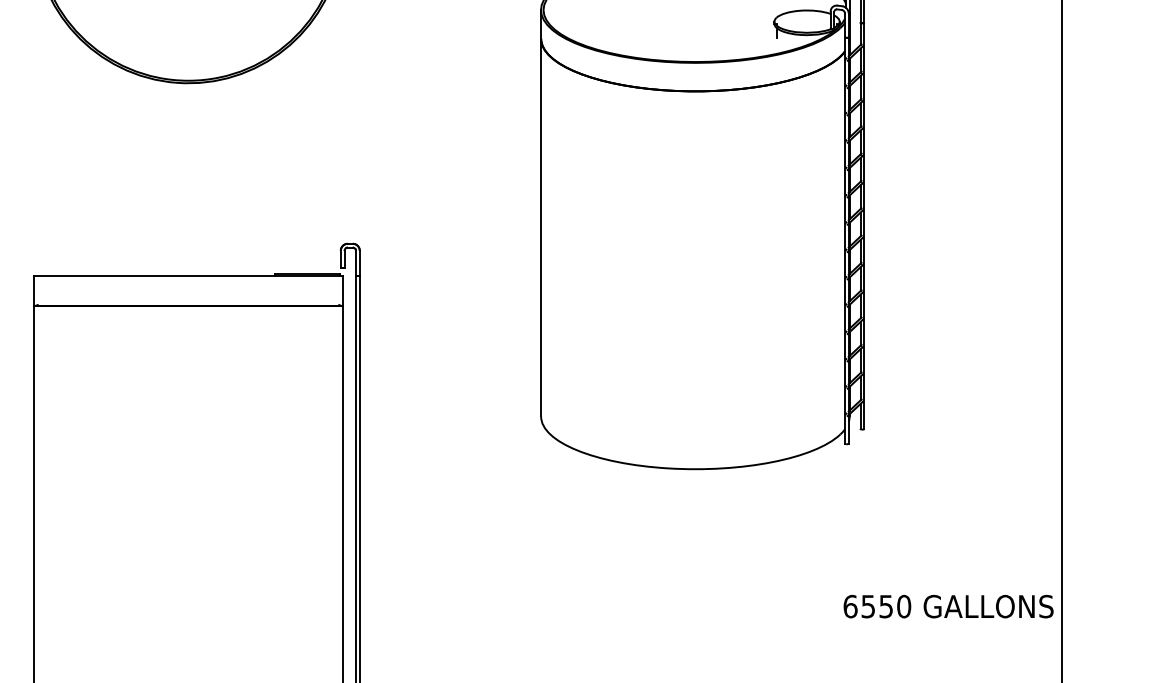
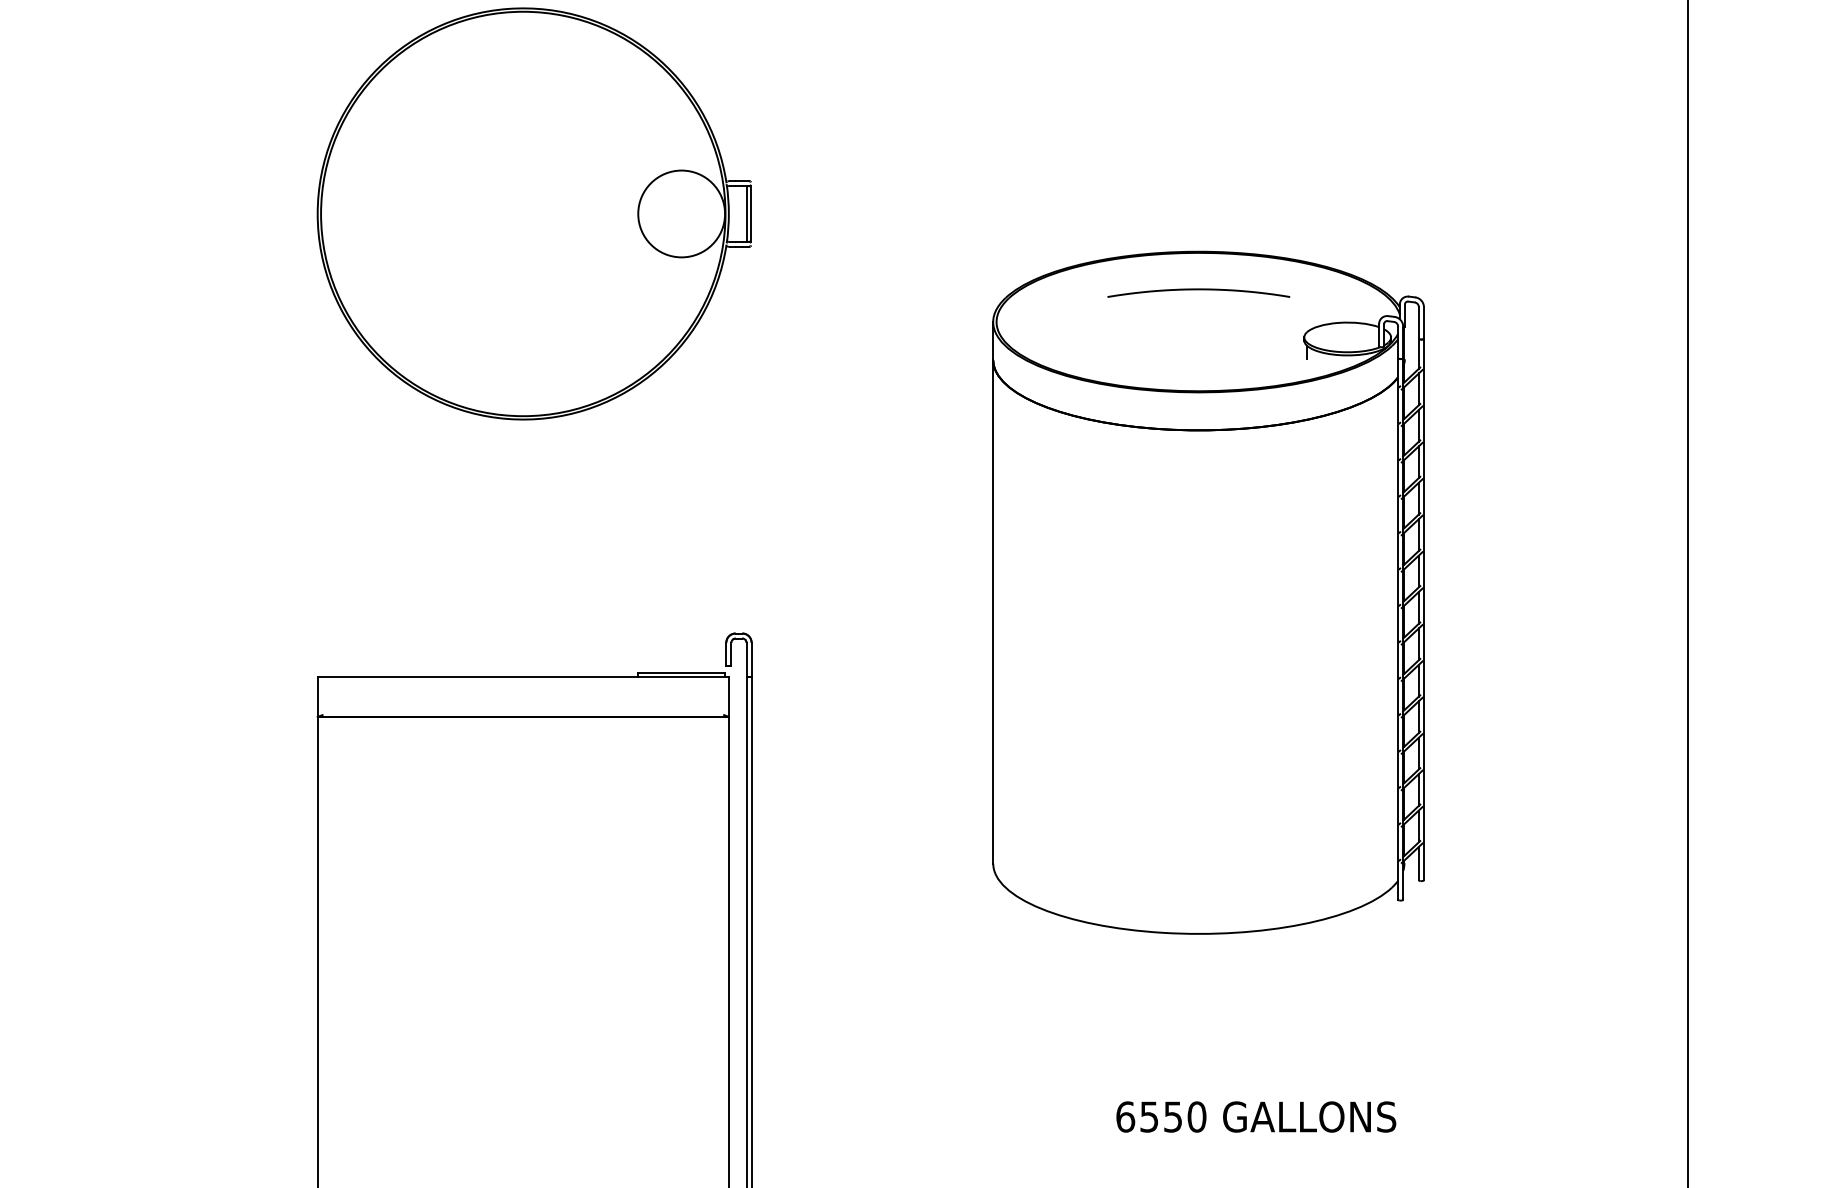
text: (948, 606) -> (1256, 1116), moved

